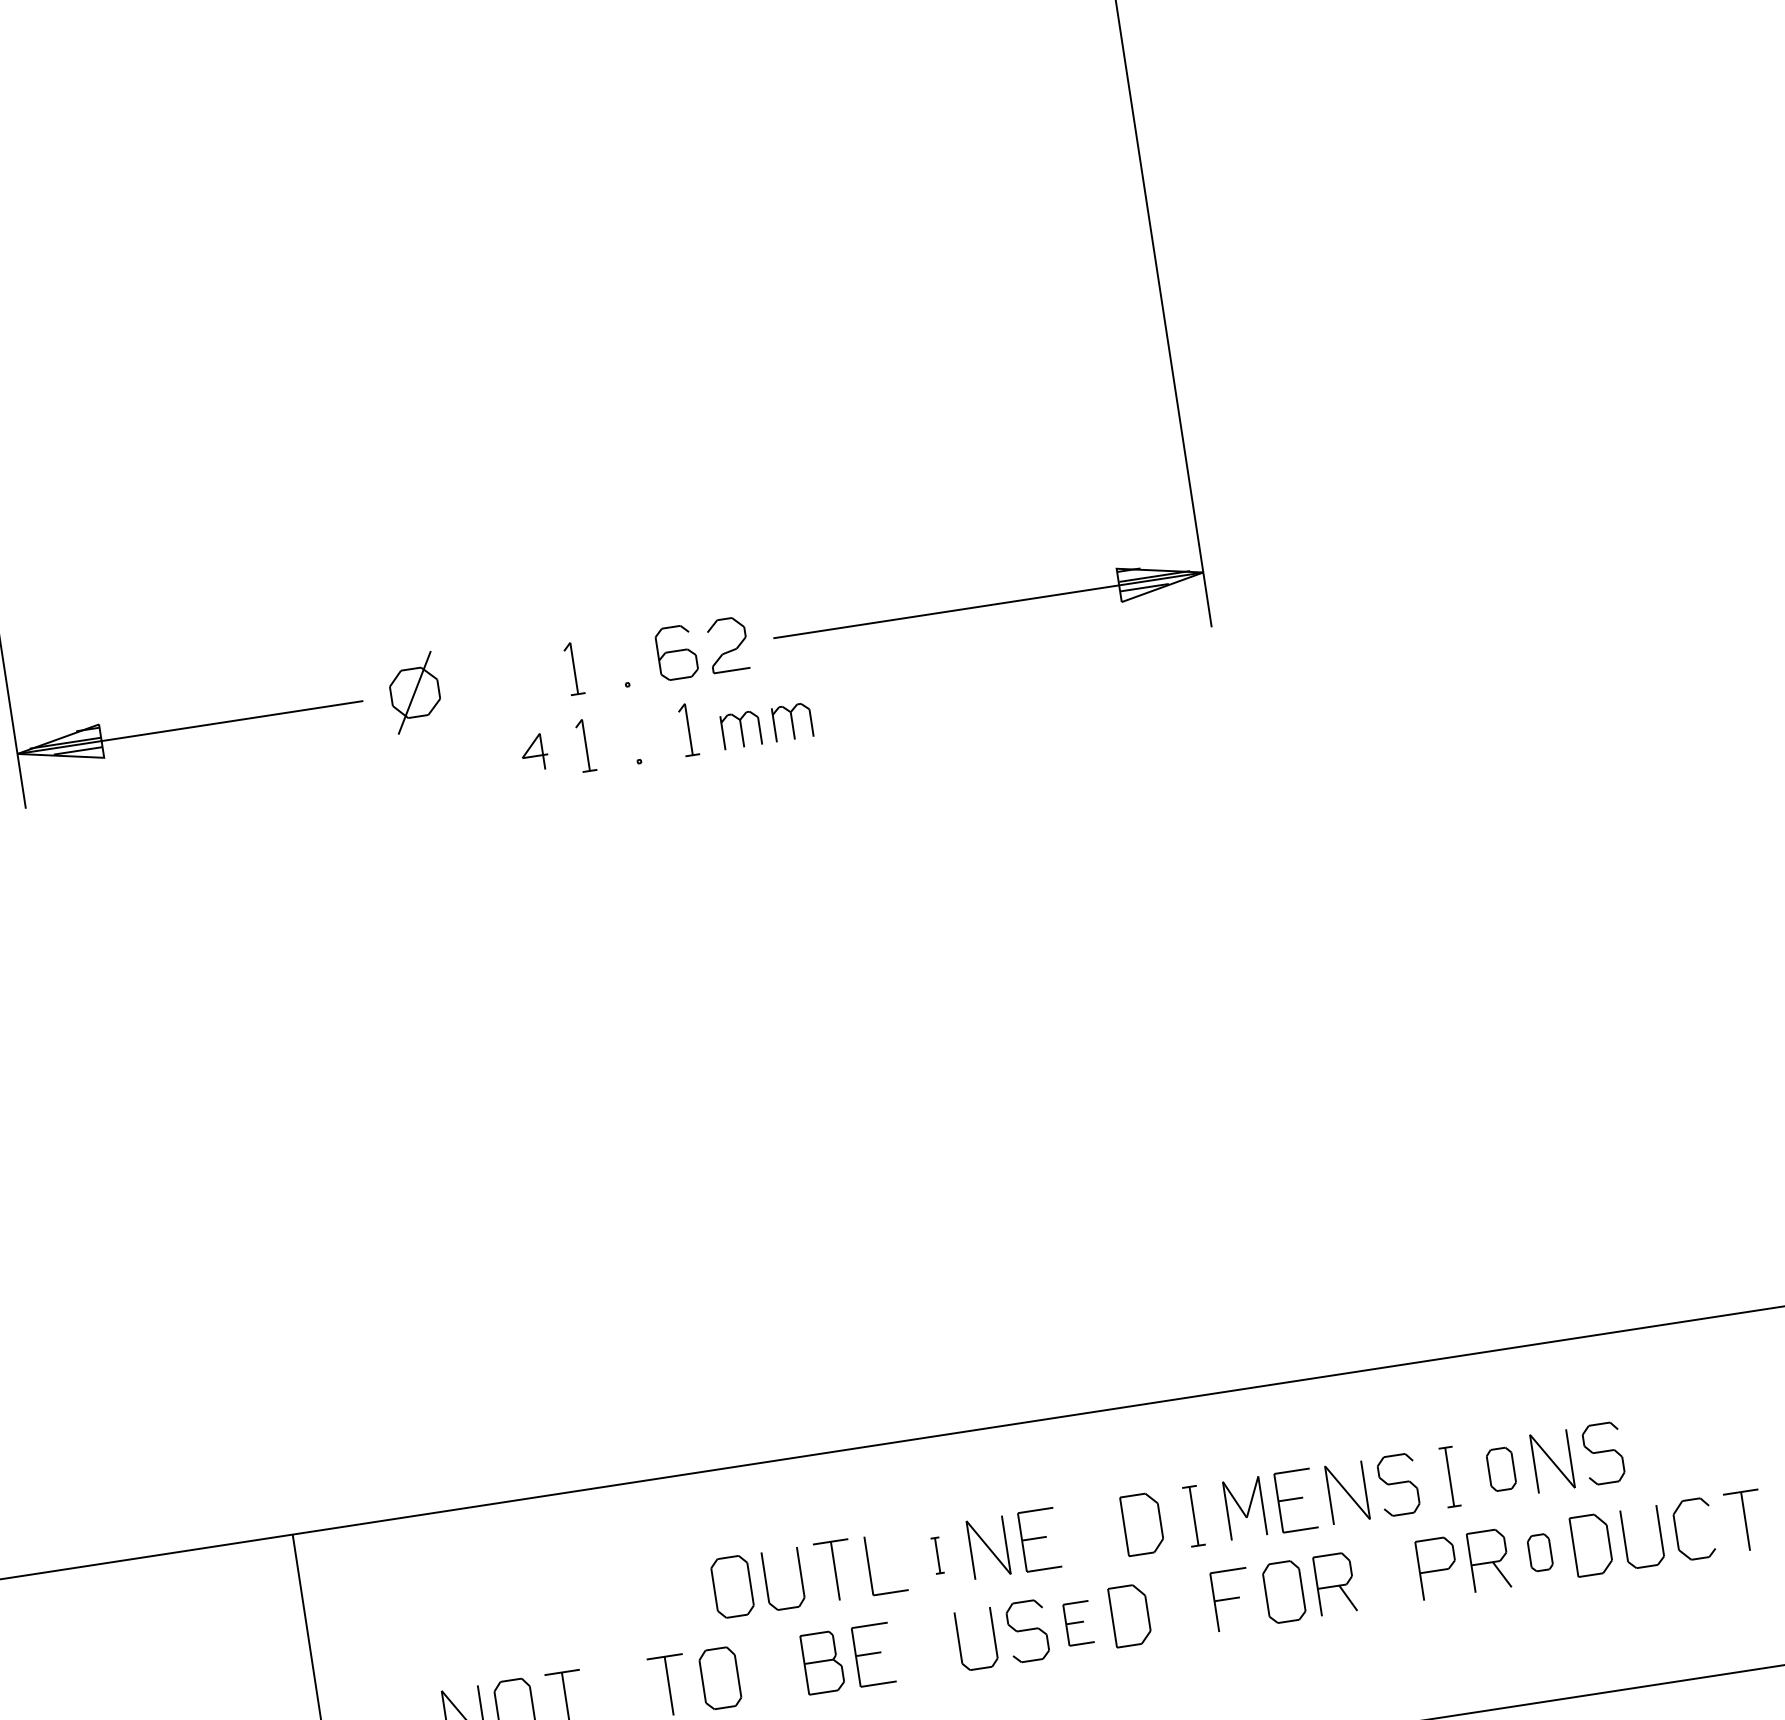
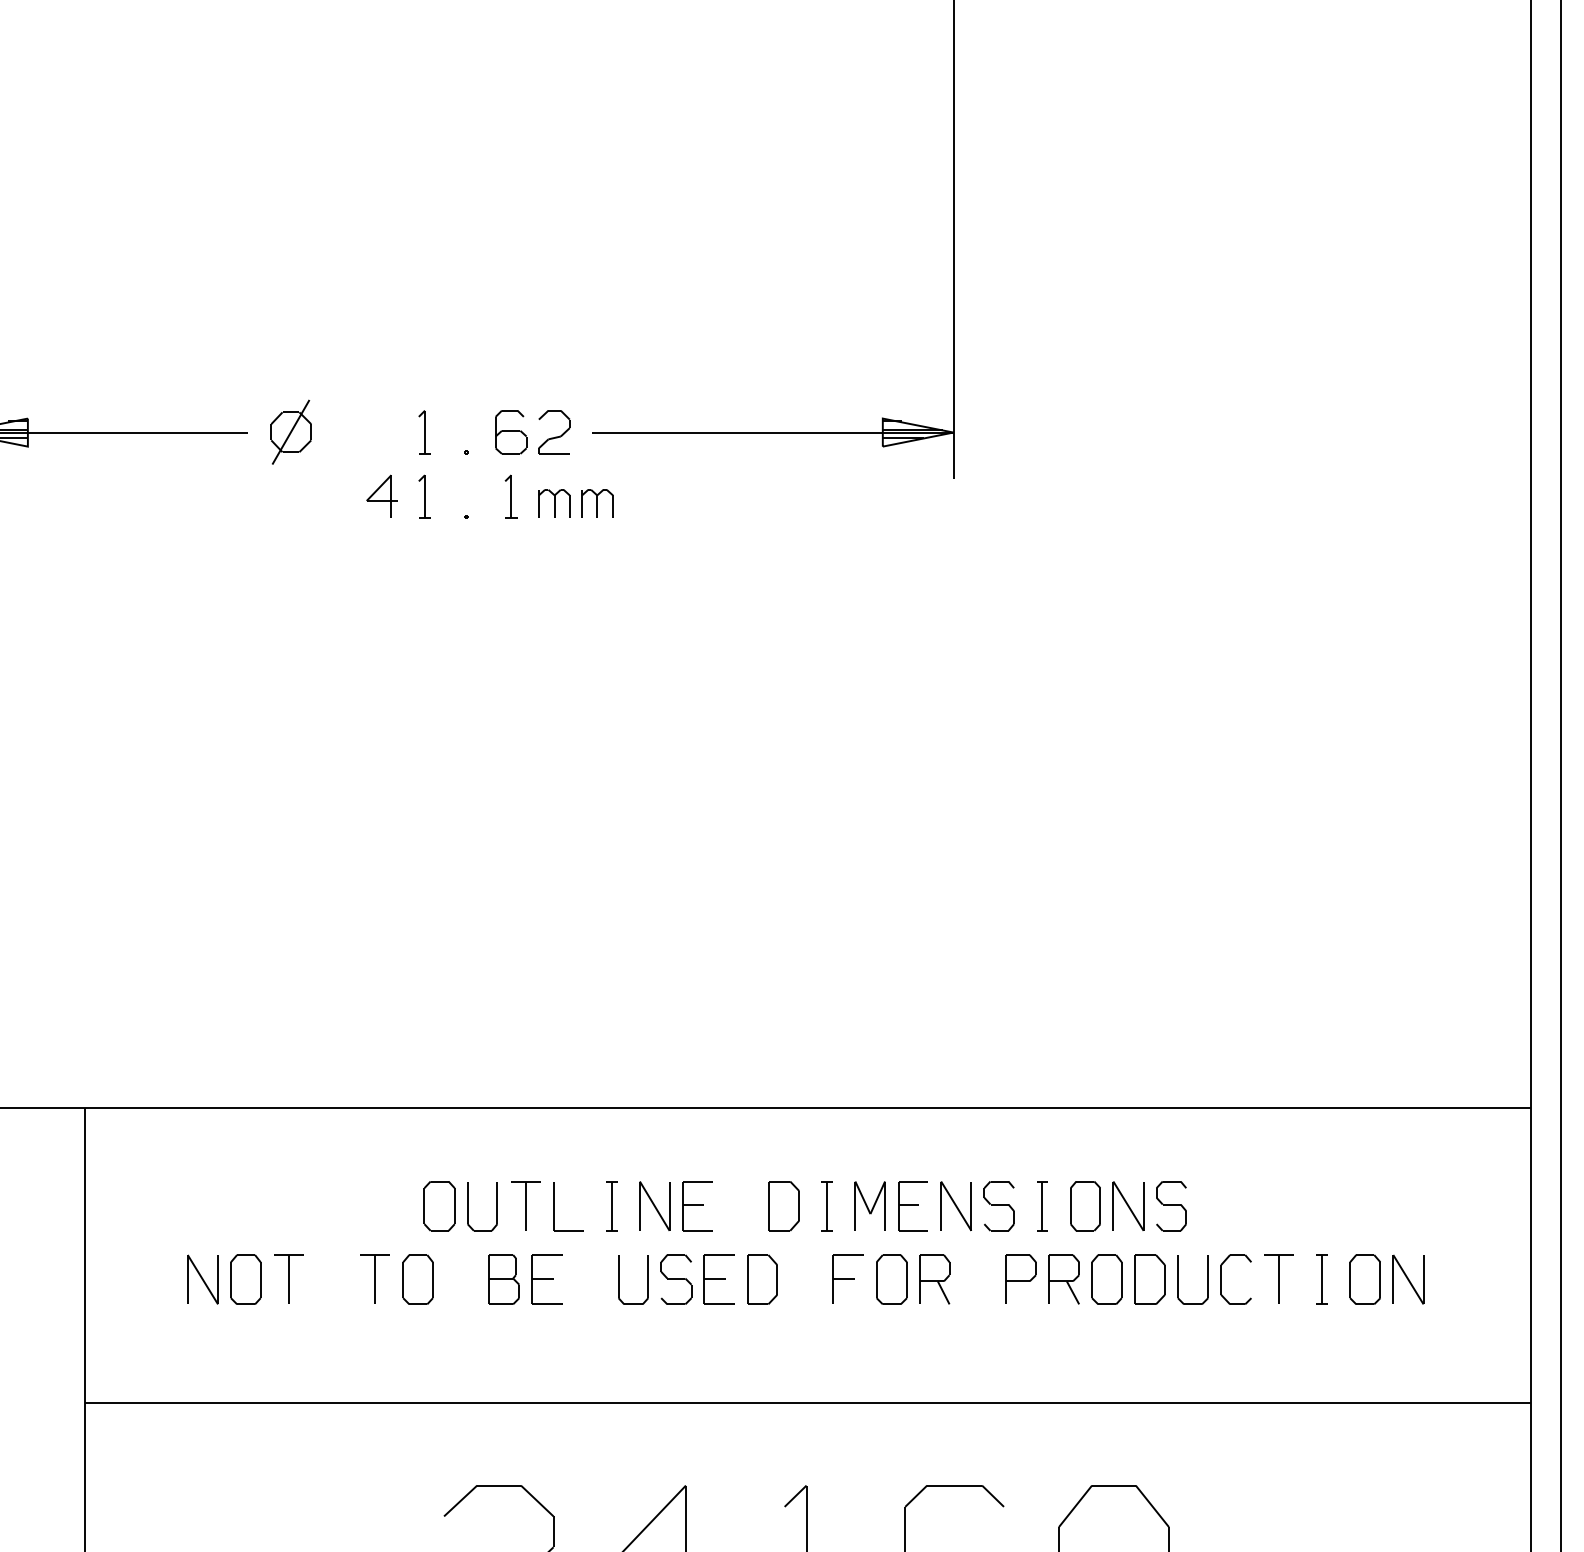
part: (533, 751) -> (381, 495), size x1.43
part: (1501, 1469) -> (1085, 1206), size x1.43
part: (1539, 1552) -> (1106, 1279), size x1.67
part: (937, 1555) -> (611, 1206), size x1.67
part: (1077, 1623) -> (718, 1279), size x1.43

